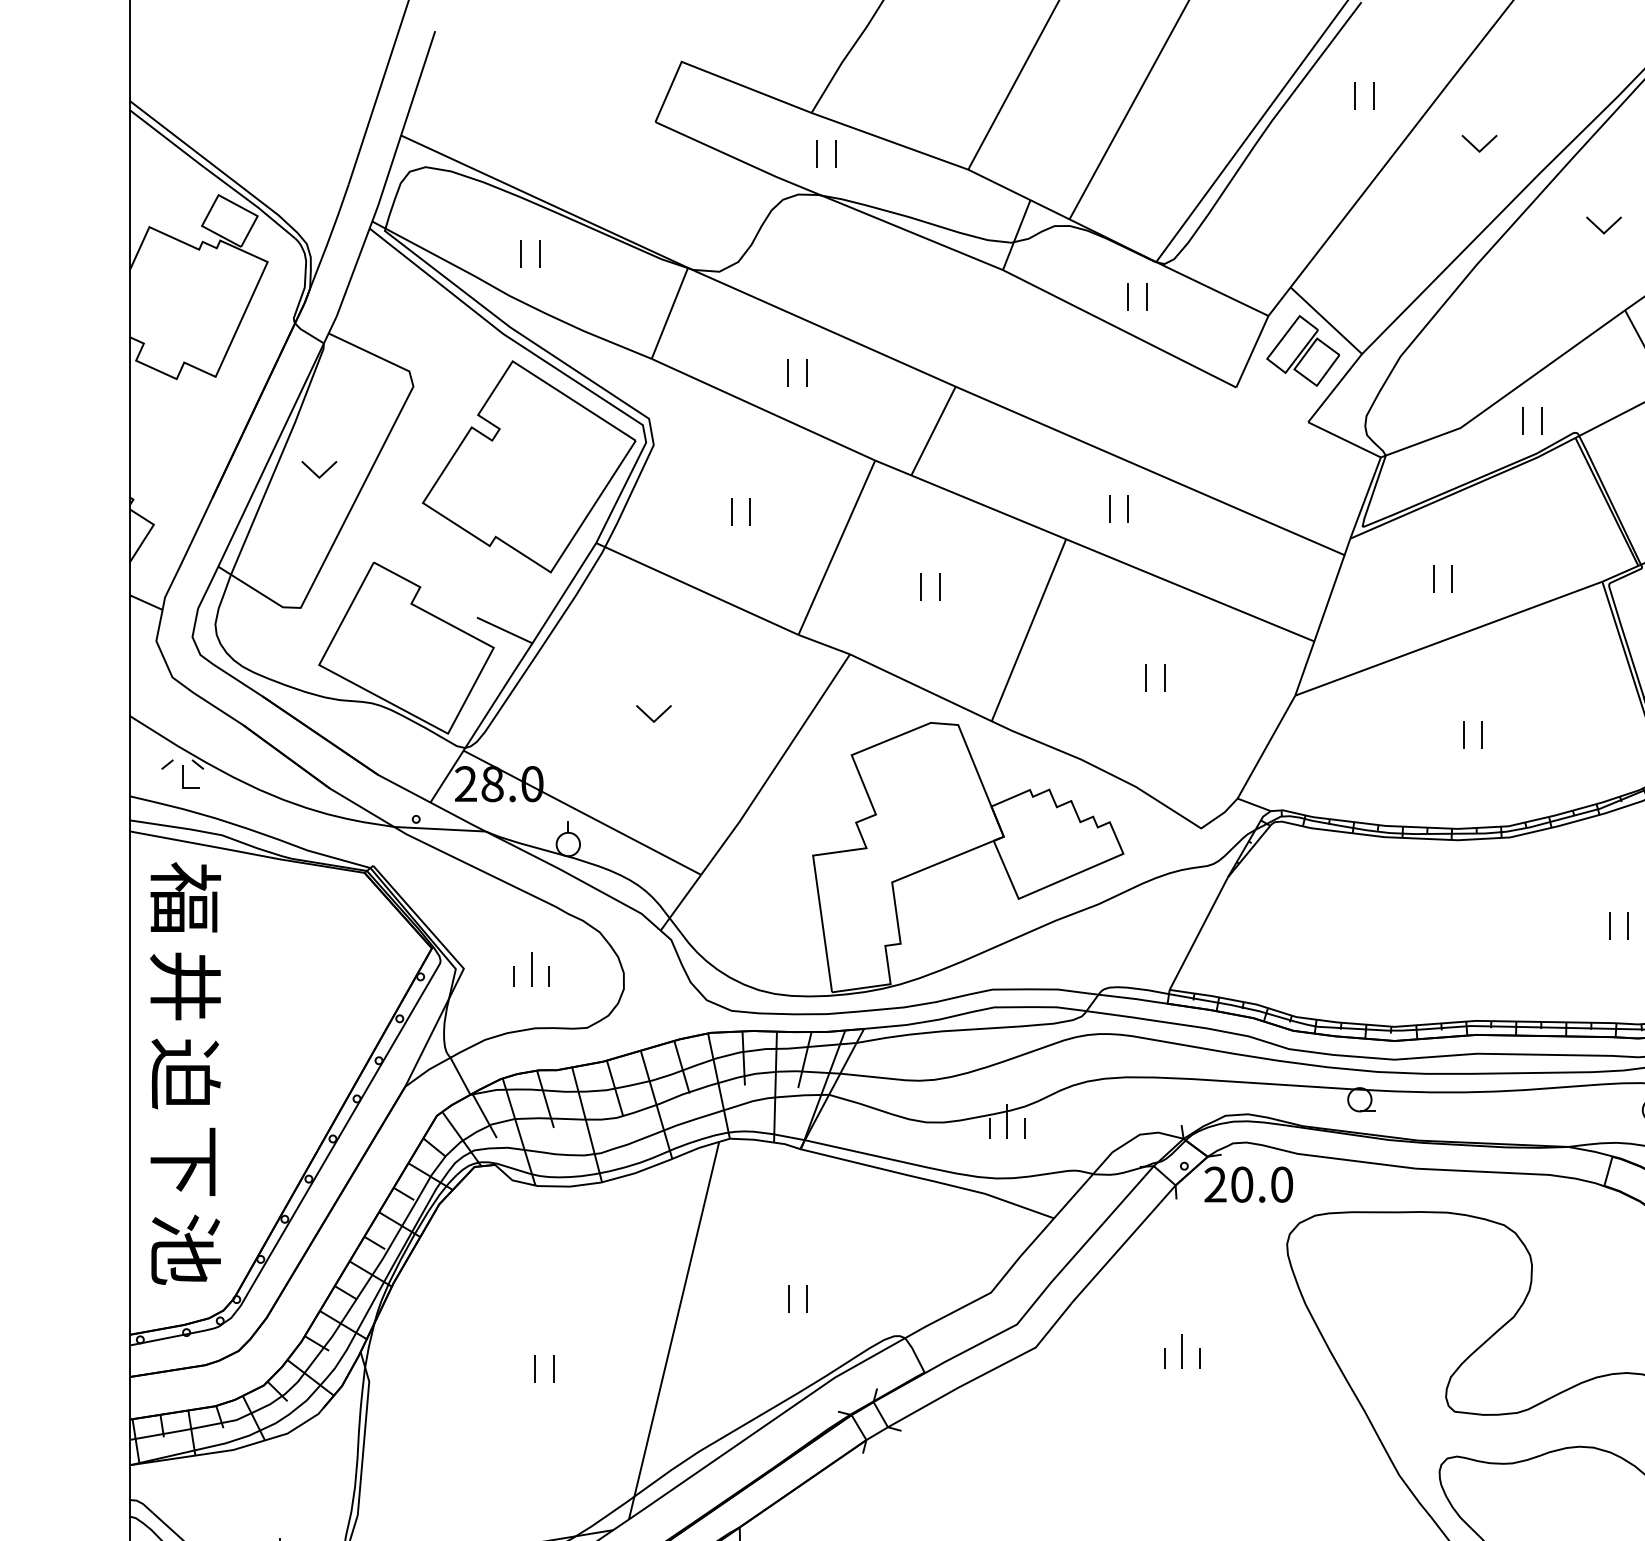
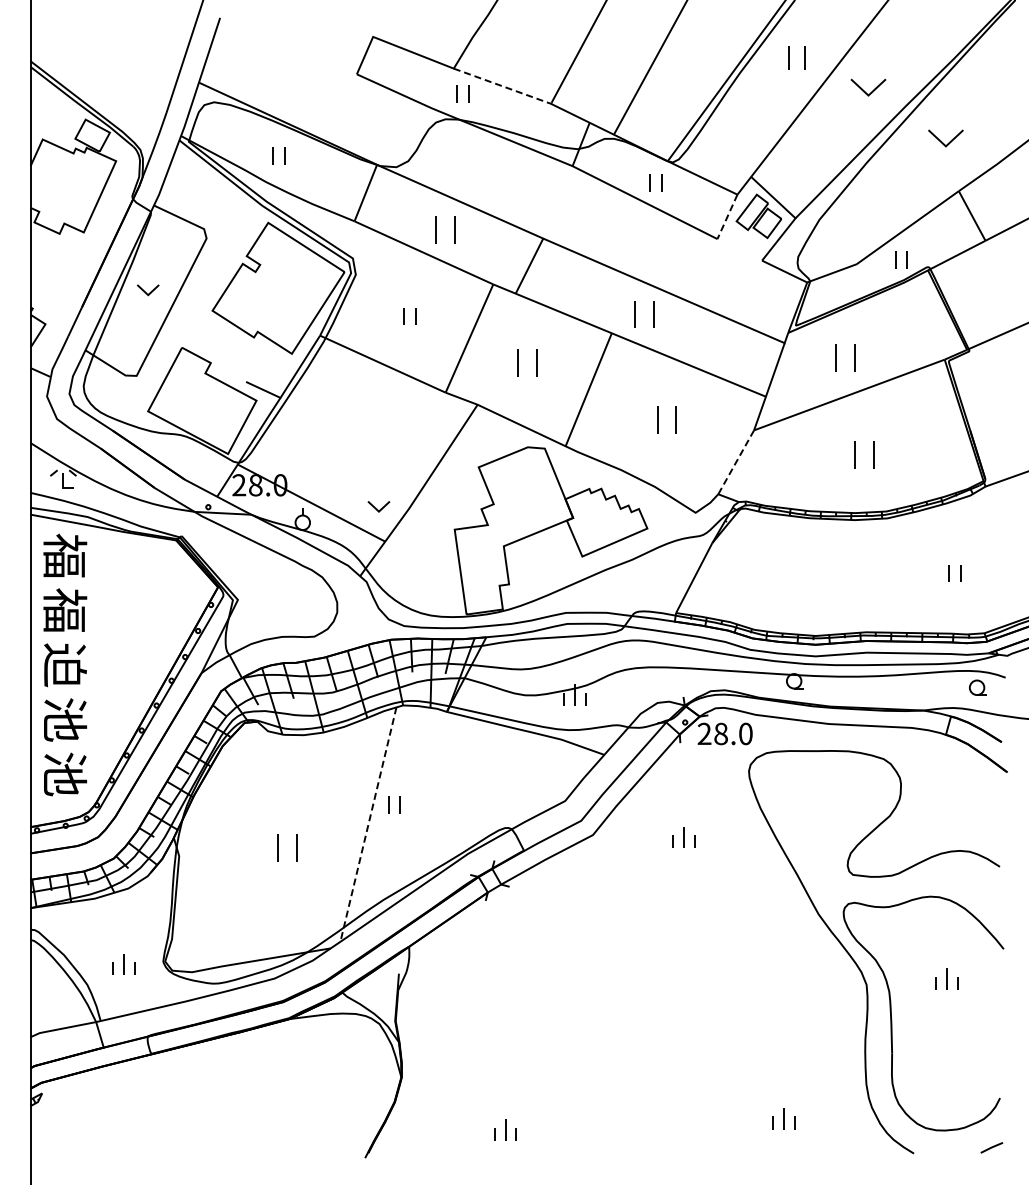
part: (1363, 95) -> (796, 57), size x1.4
line: (893, 141) -> (504, 86), solid -> dashed
part: (1479, 143) -> (868, 87), size x1.6
part: (1603, 225) -> (945, 138), size x1.6
line: (1252, 352) -> (727, 217), solid -> dashed
part: (796, 372) -> (444, 229), size x1.6
part: (1118, 508) -> (644, 314), size x1.6
part: (1442, 578) -> (845, 357), size x1.6
part: (930, 586) -> (527, 362), size x1.6
part: (1154, 678) -> (666, 419), size x1.6
part: (653, 713) -> (378, 506), moved
part: (1473, 734) -> (864, 454), size x1.6
line: (1266, 747) -> (736, 462), solid -> dashed
part: (530, 968) -> (279, 599), removed
text: (186, 984) -> (65, 609), 井 -> 福
text: (186, 1161) -> (65, 719), 下 -> 池
text: (1241, 1183) -> (720, 733), 20.0 -> 28.0
part: (798, 1298) -> (394, 804), moved
line: (674, 1330) -> (368, 824), solid -> dashed
part: (543, 1369) -> (287, 848), size x1.6

